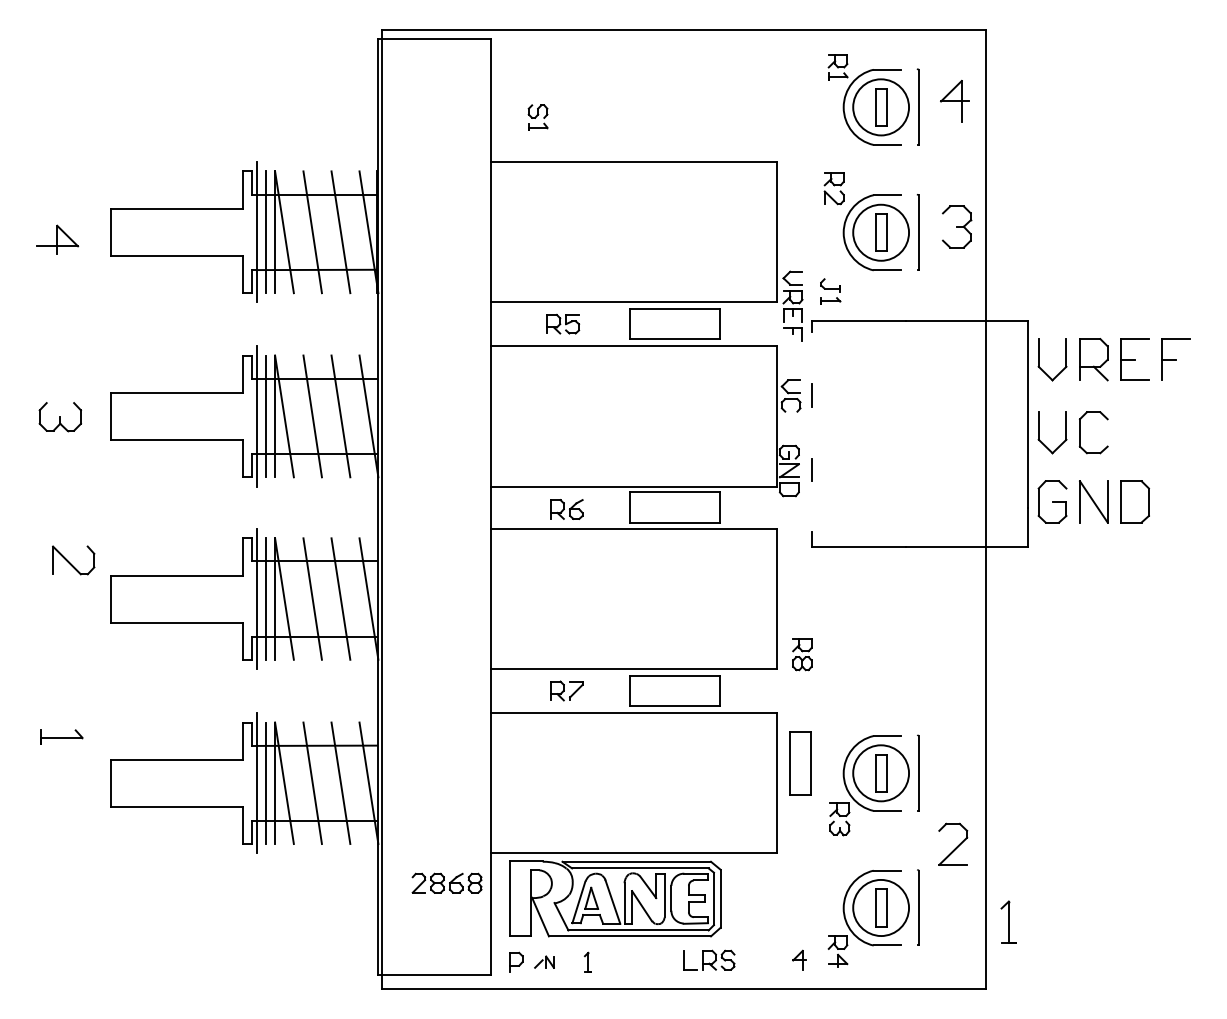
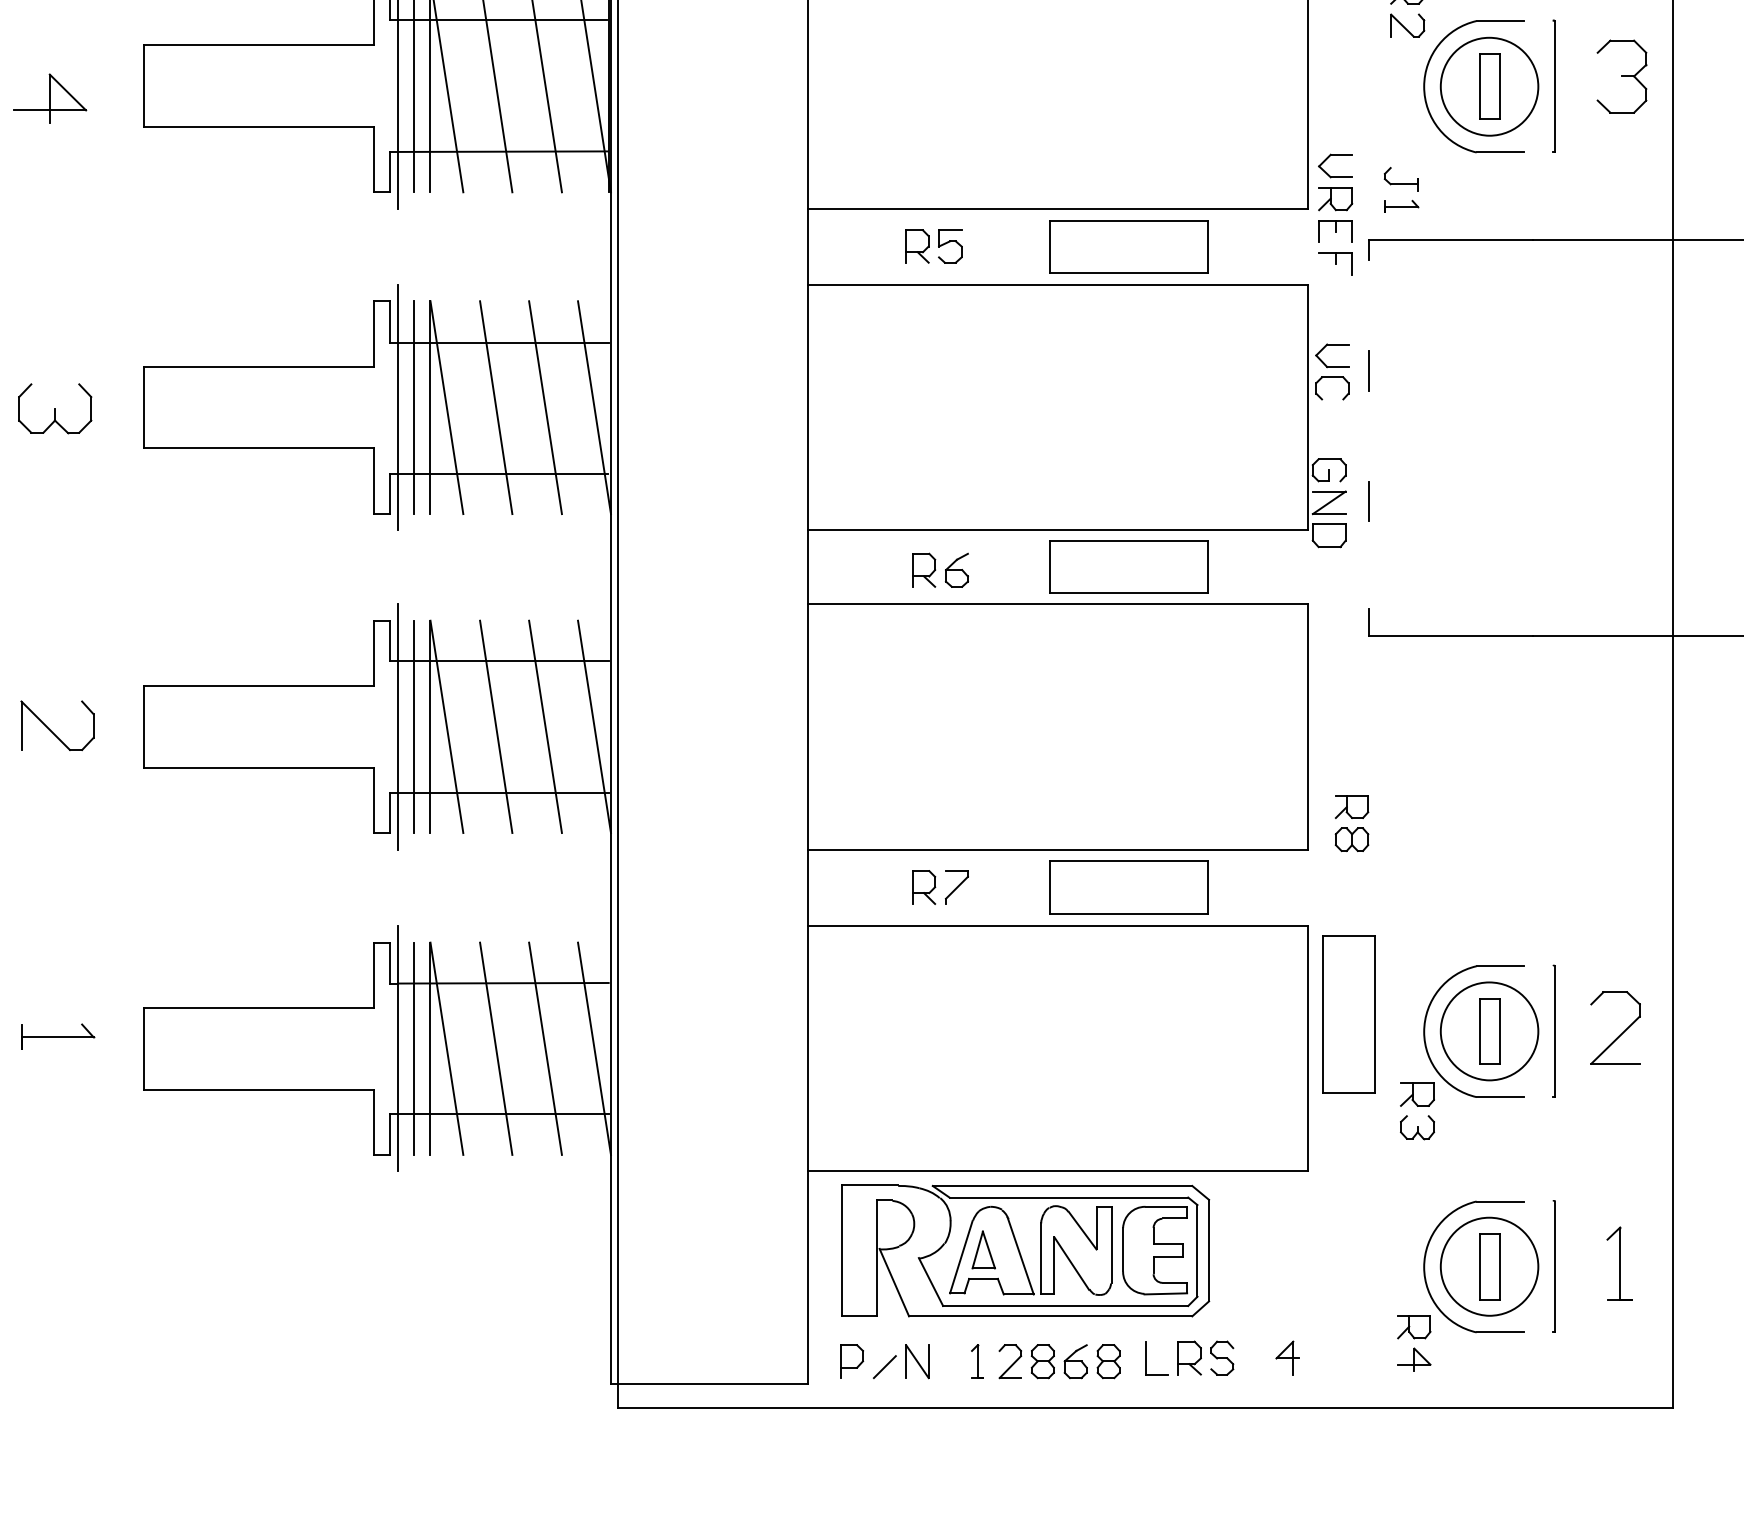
part: (73, 560) -> (57, 725), moved
part: (61, 736) -> (57, 1035), moved
part: (800, 763) -> (1348, 1014), size x1.43
part: (953, 843) -> (1616, 1026), moved
part: (446, 882) -> (1058, 1360), moved
part: (1008, 921) -> (1619, 1262), moved
part: (799, 959) -> (1287, 1356), moved
part: (544, 961) -> (901, 1360), size x1.67

